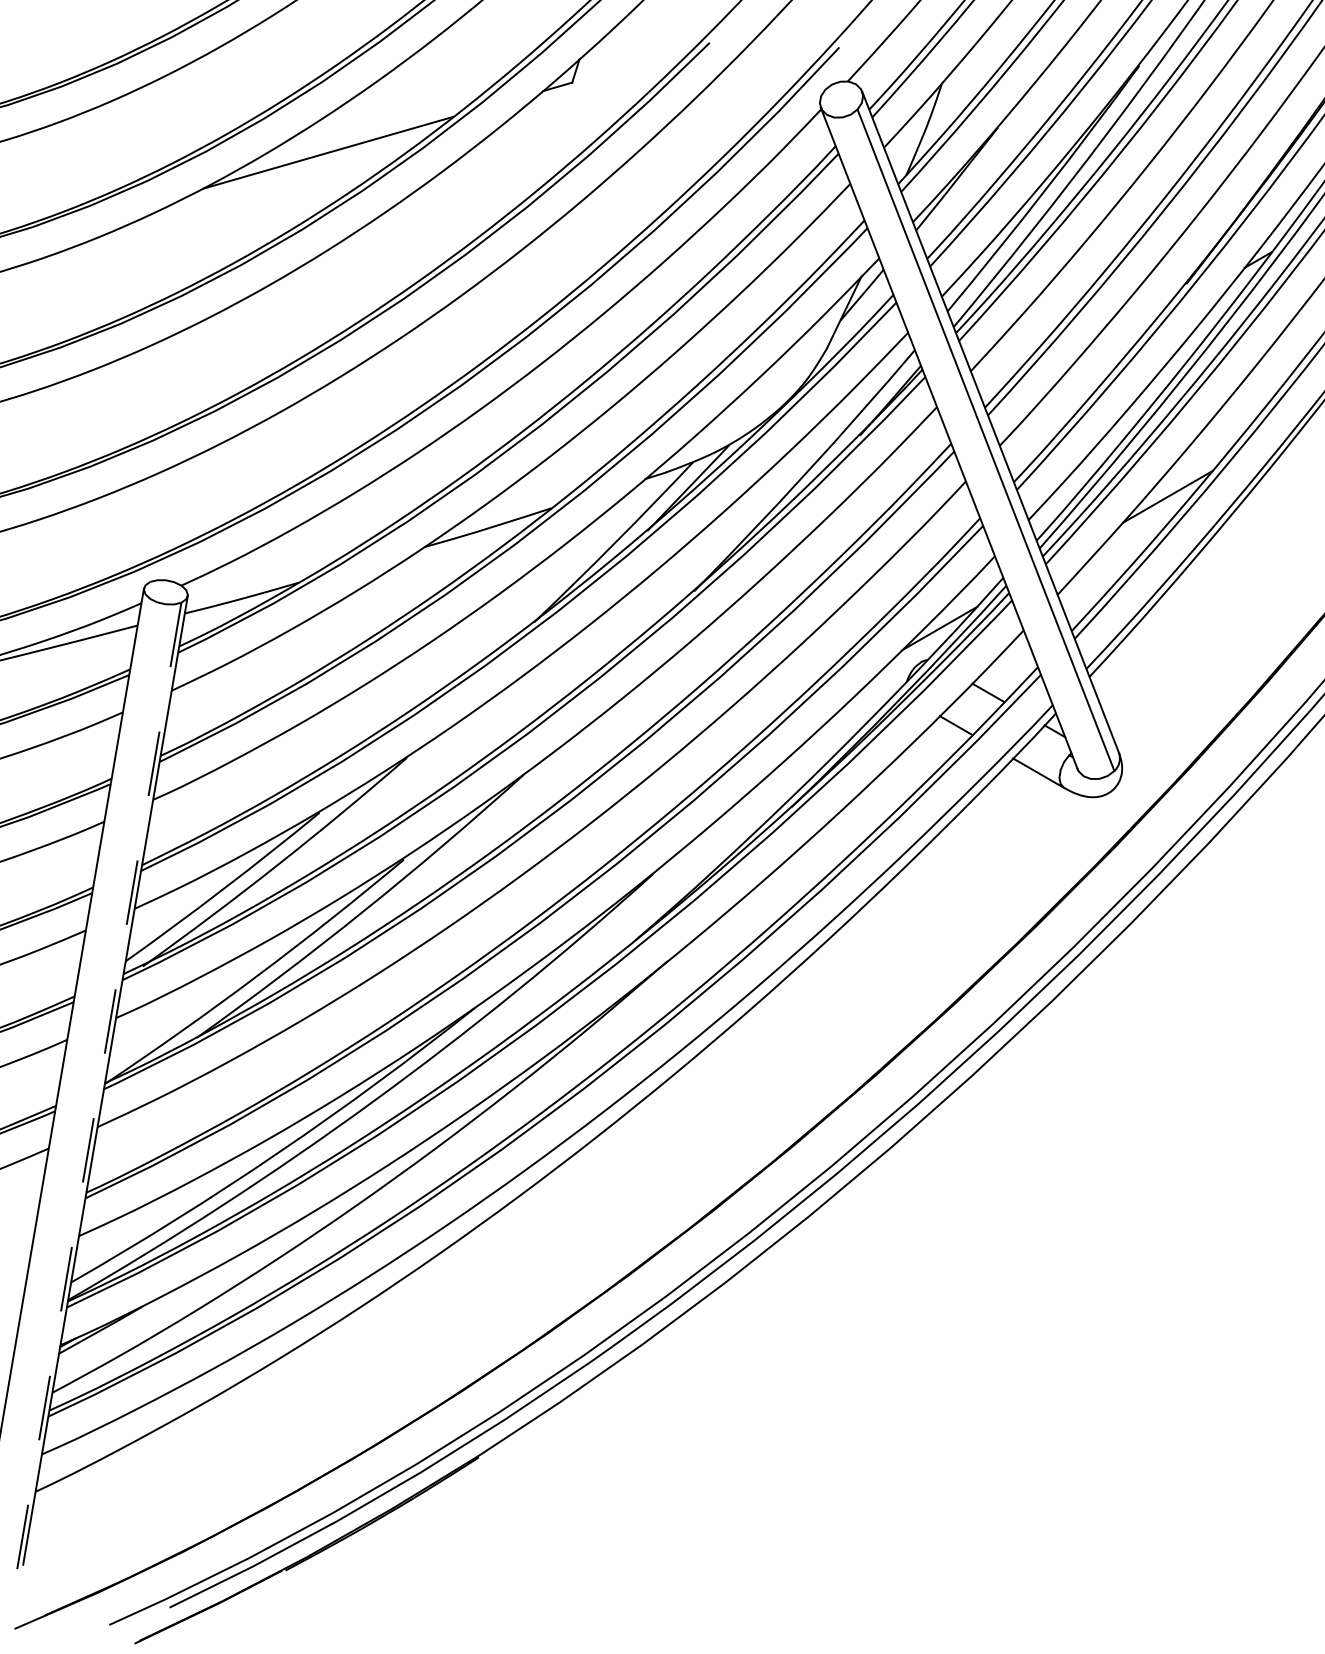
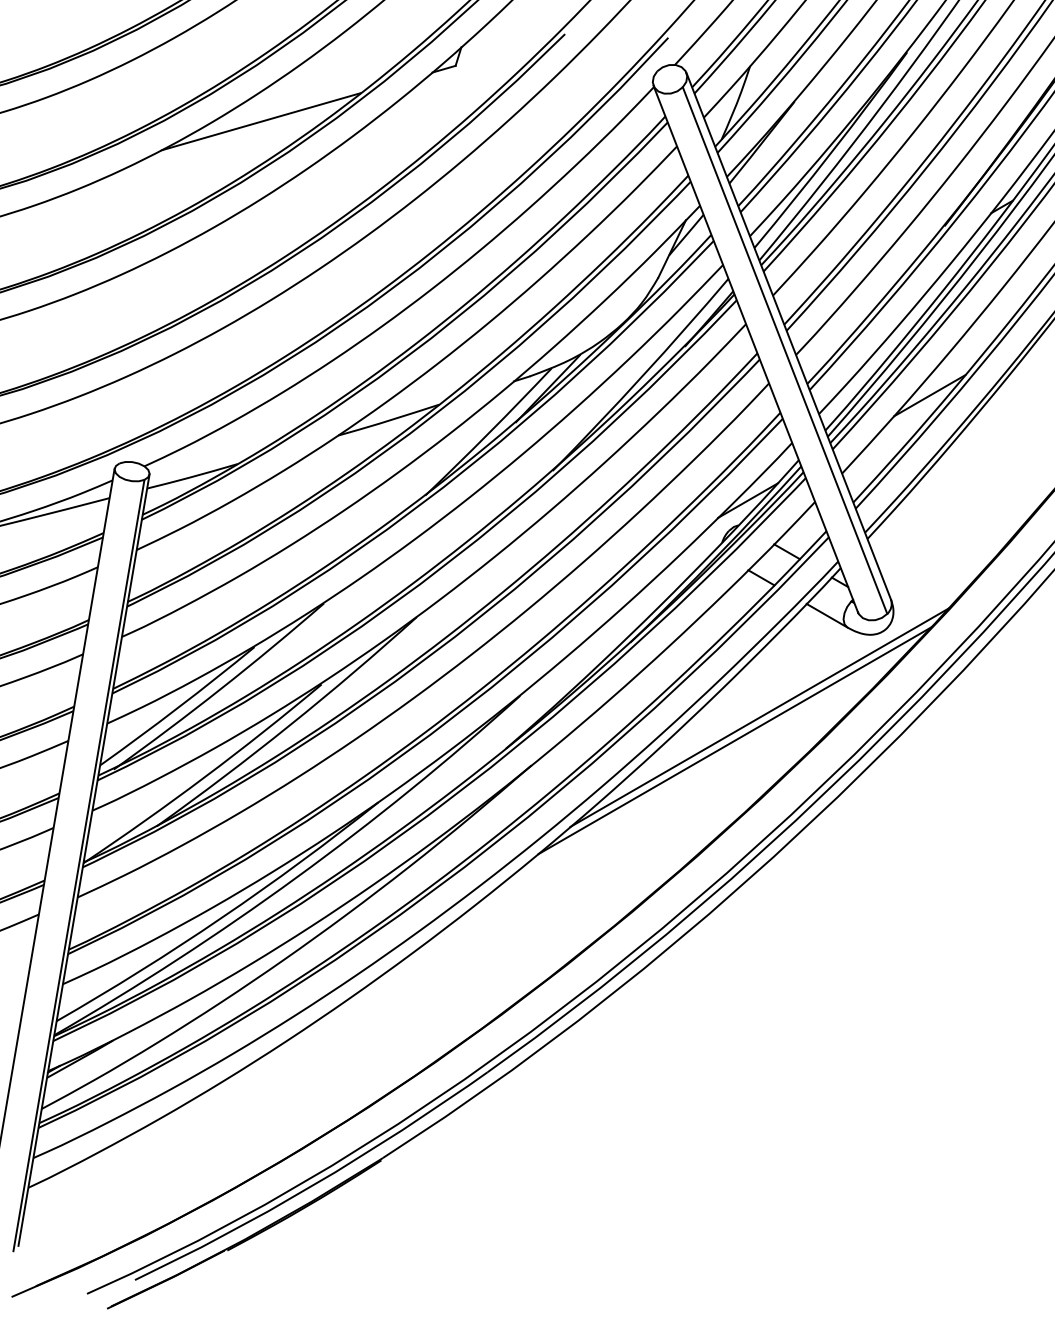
line: (954, 900) -> (759, 717), added
line: (923, 929) -> (735, 740), added
line: (99, 1087) -> (79, 865), dashed -> solid

